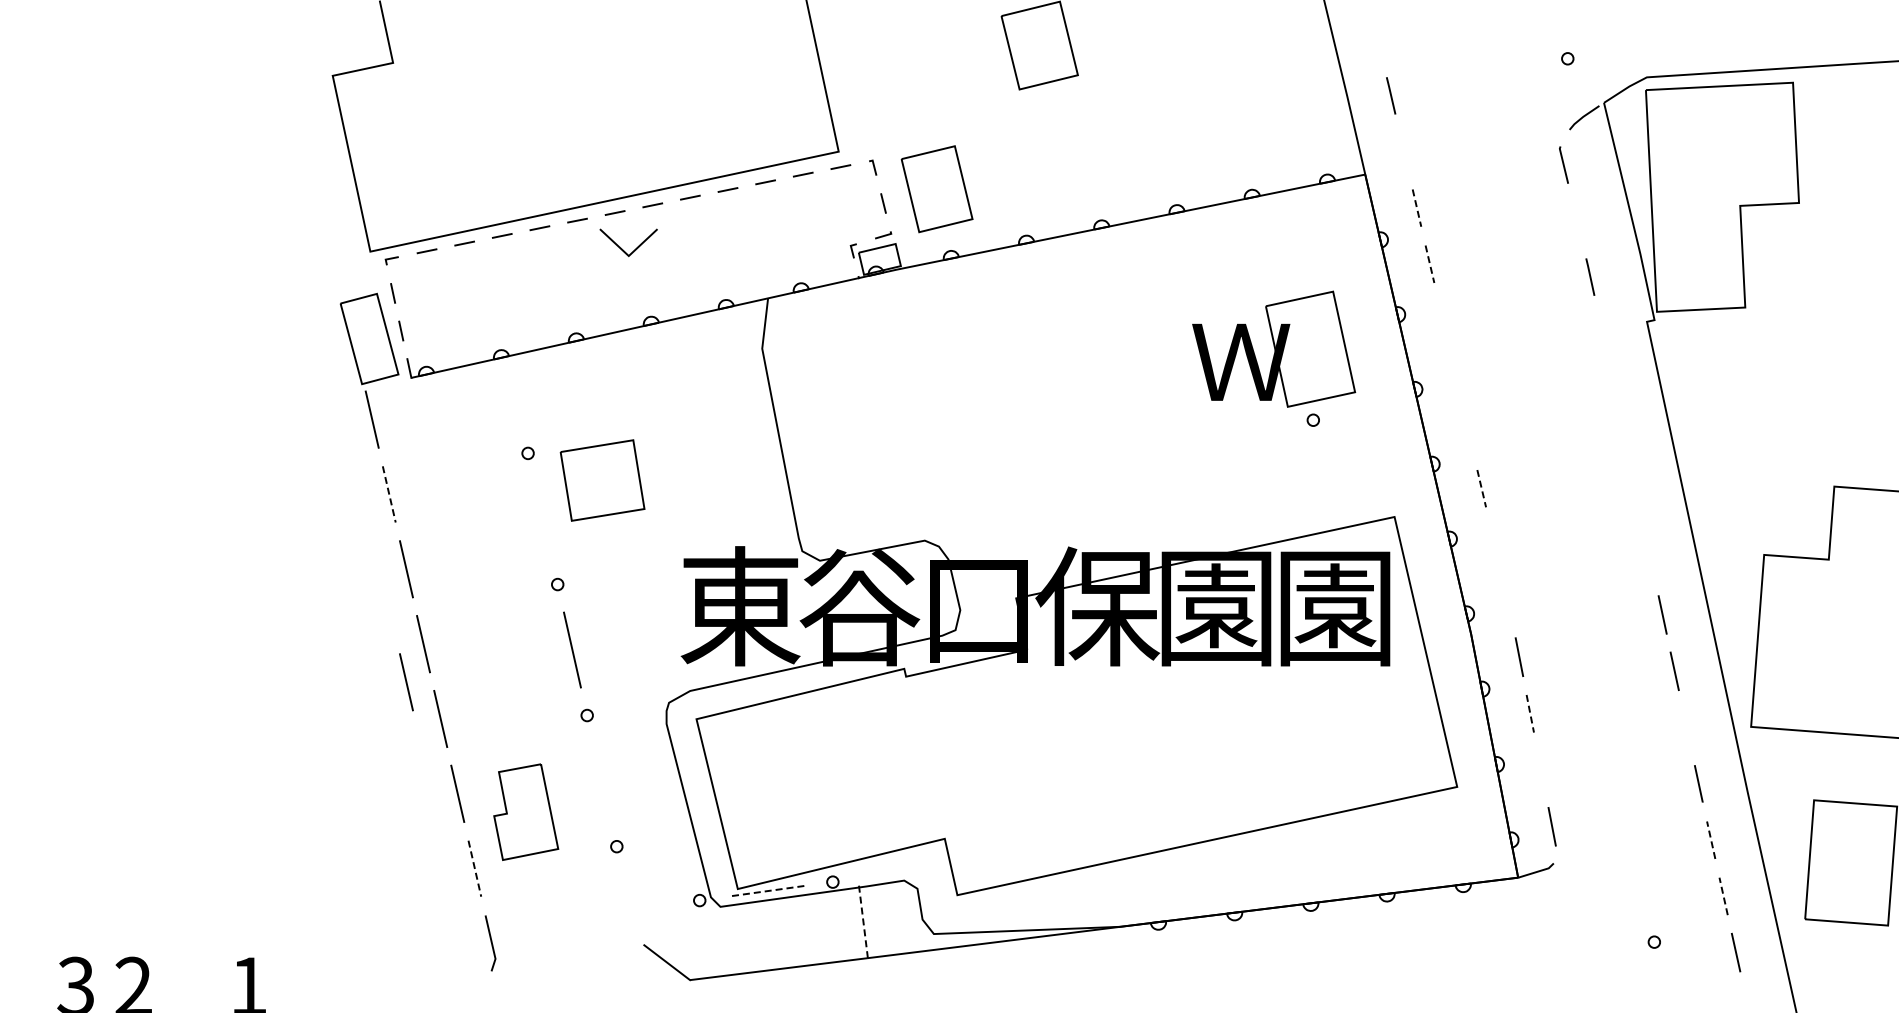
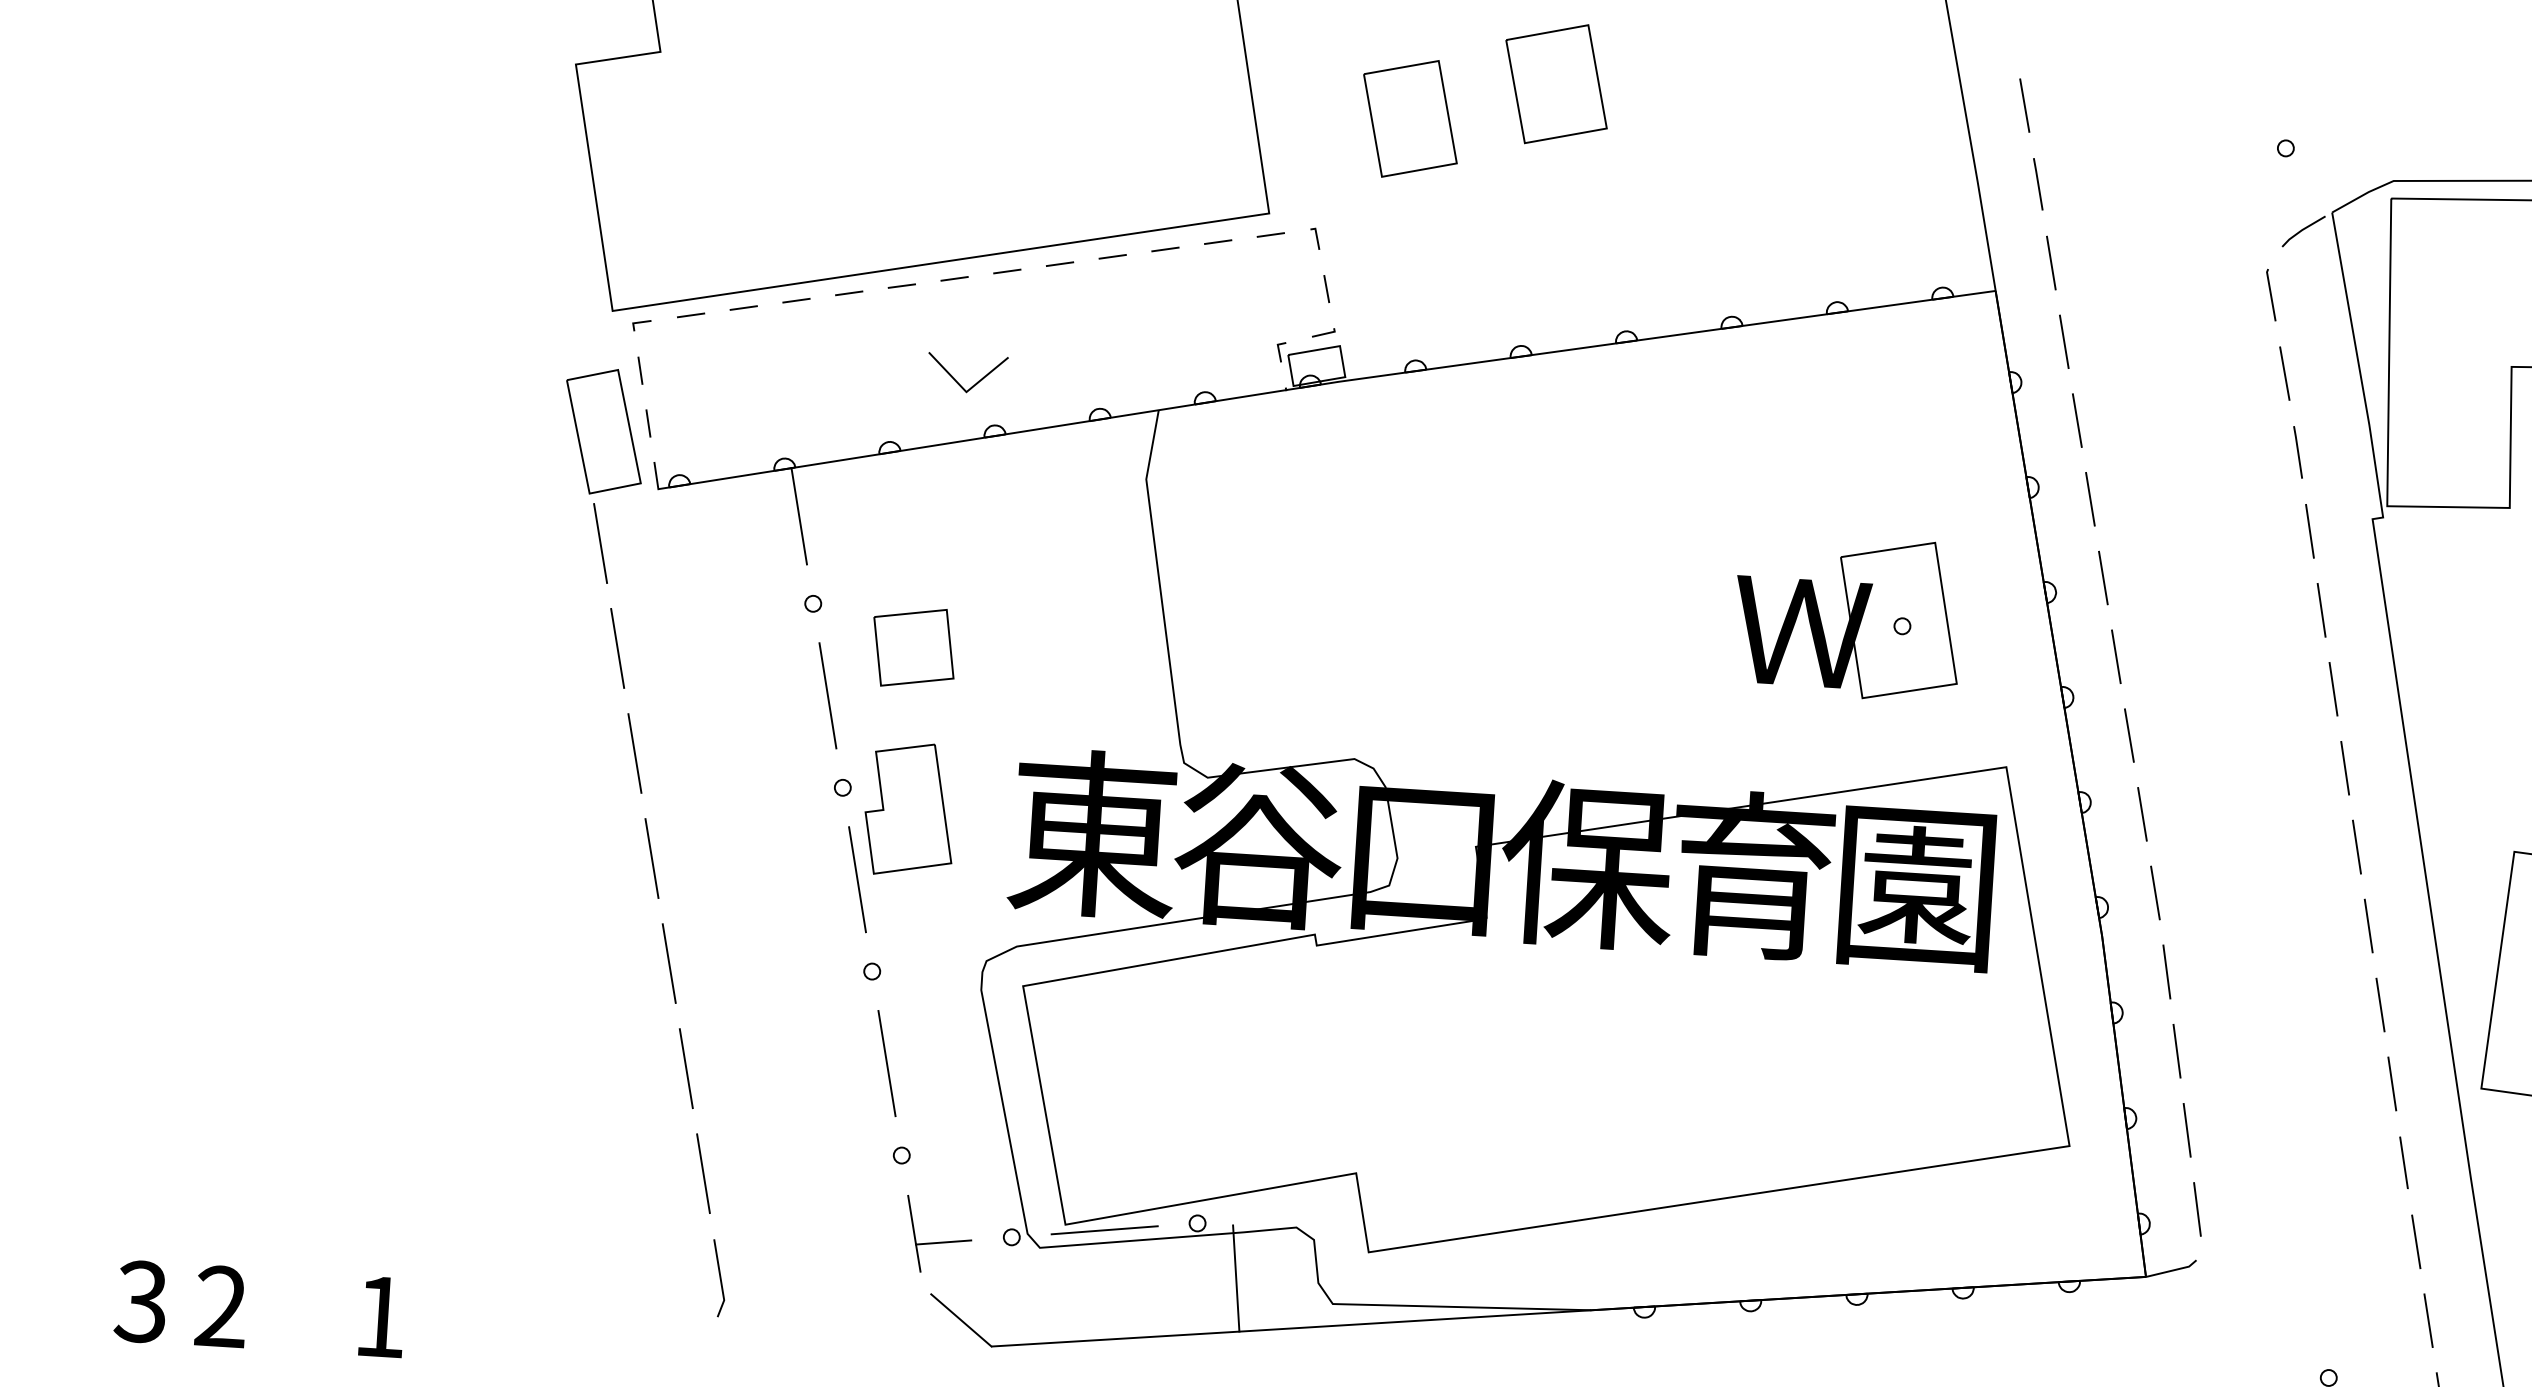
line: (1377, 39) -> (2024, 105), added
line: (1403, 151) -> (2050, 262), added
part: (936, 189) -> (1409, 119), moved
line: (1417, 208) -> (2064, 342), dashed -> solid
line: (1576, 220) -> (2283, 372), added
line: (622, 248) -> (958, 381), moved
line: (1430, 264) -> (2078, 421), dashed -> solid
line: (1442, 320) -> (2089, 499), added
line: (1602, 333) -> (2309, 531), added
part: (1274, 348) -> (1849, 616), moved
line: (1455, 376) -> (2102, 578), added
line: (1614, 389) -> (2321, 609), added
line: (513, 390) -> (798, 515), added
line: (1468, 432) -> (2116, 656), added
line: (1626, 445) -> (2333, 688), added
part: (602, 480) -> (913, 647), size x0.71
line: (1481, 489) -> (2129, 736), dashed -> solid
line: (389, 494) -> (617, 648), dashed -> solid
line: (1638, 502) -> (2345, 768), added
line: (542, 518) -> (827, 695), added
line: (1494, 544) -> (2142, 813), added
line: (1650, 558) -> (2356, 846), added
line: (1507, 600) -> (2155, 892), added
text: (1216, 605) -> (1752, 874), 園 -> 育
line: (406, 682) -> (625, 910), removed
line: (1530, 714) -> (2177, 1052), dashed -> solid
line: (1686, 727) -> (2391, 1083), added
line: (1540, 770) -> (2186, 1130), added
line: (601, 780) -> (886, 1062), added
part: (526, 811) -> (910, 808), moved
line: (1711, 839) -> (2416, 1240), dashed -> solid
line: (474, 868) -> (702, 1173), dashed -> solid
line: (765, 891) -> (1103, 1230), dashed -> solid
line: (1723, 895) -> (2428, 1319), dashed -> solid
part: (646, 902) -> (937, 1235), added
line: (863, 919) -> (1236, 1277), dashed -> solid

